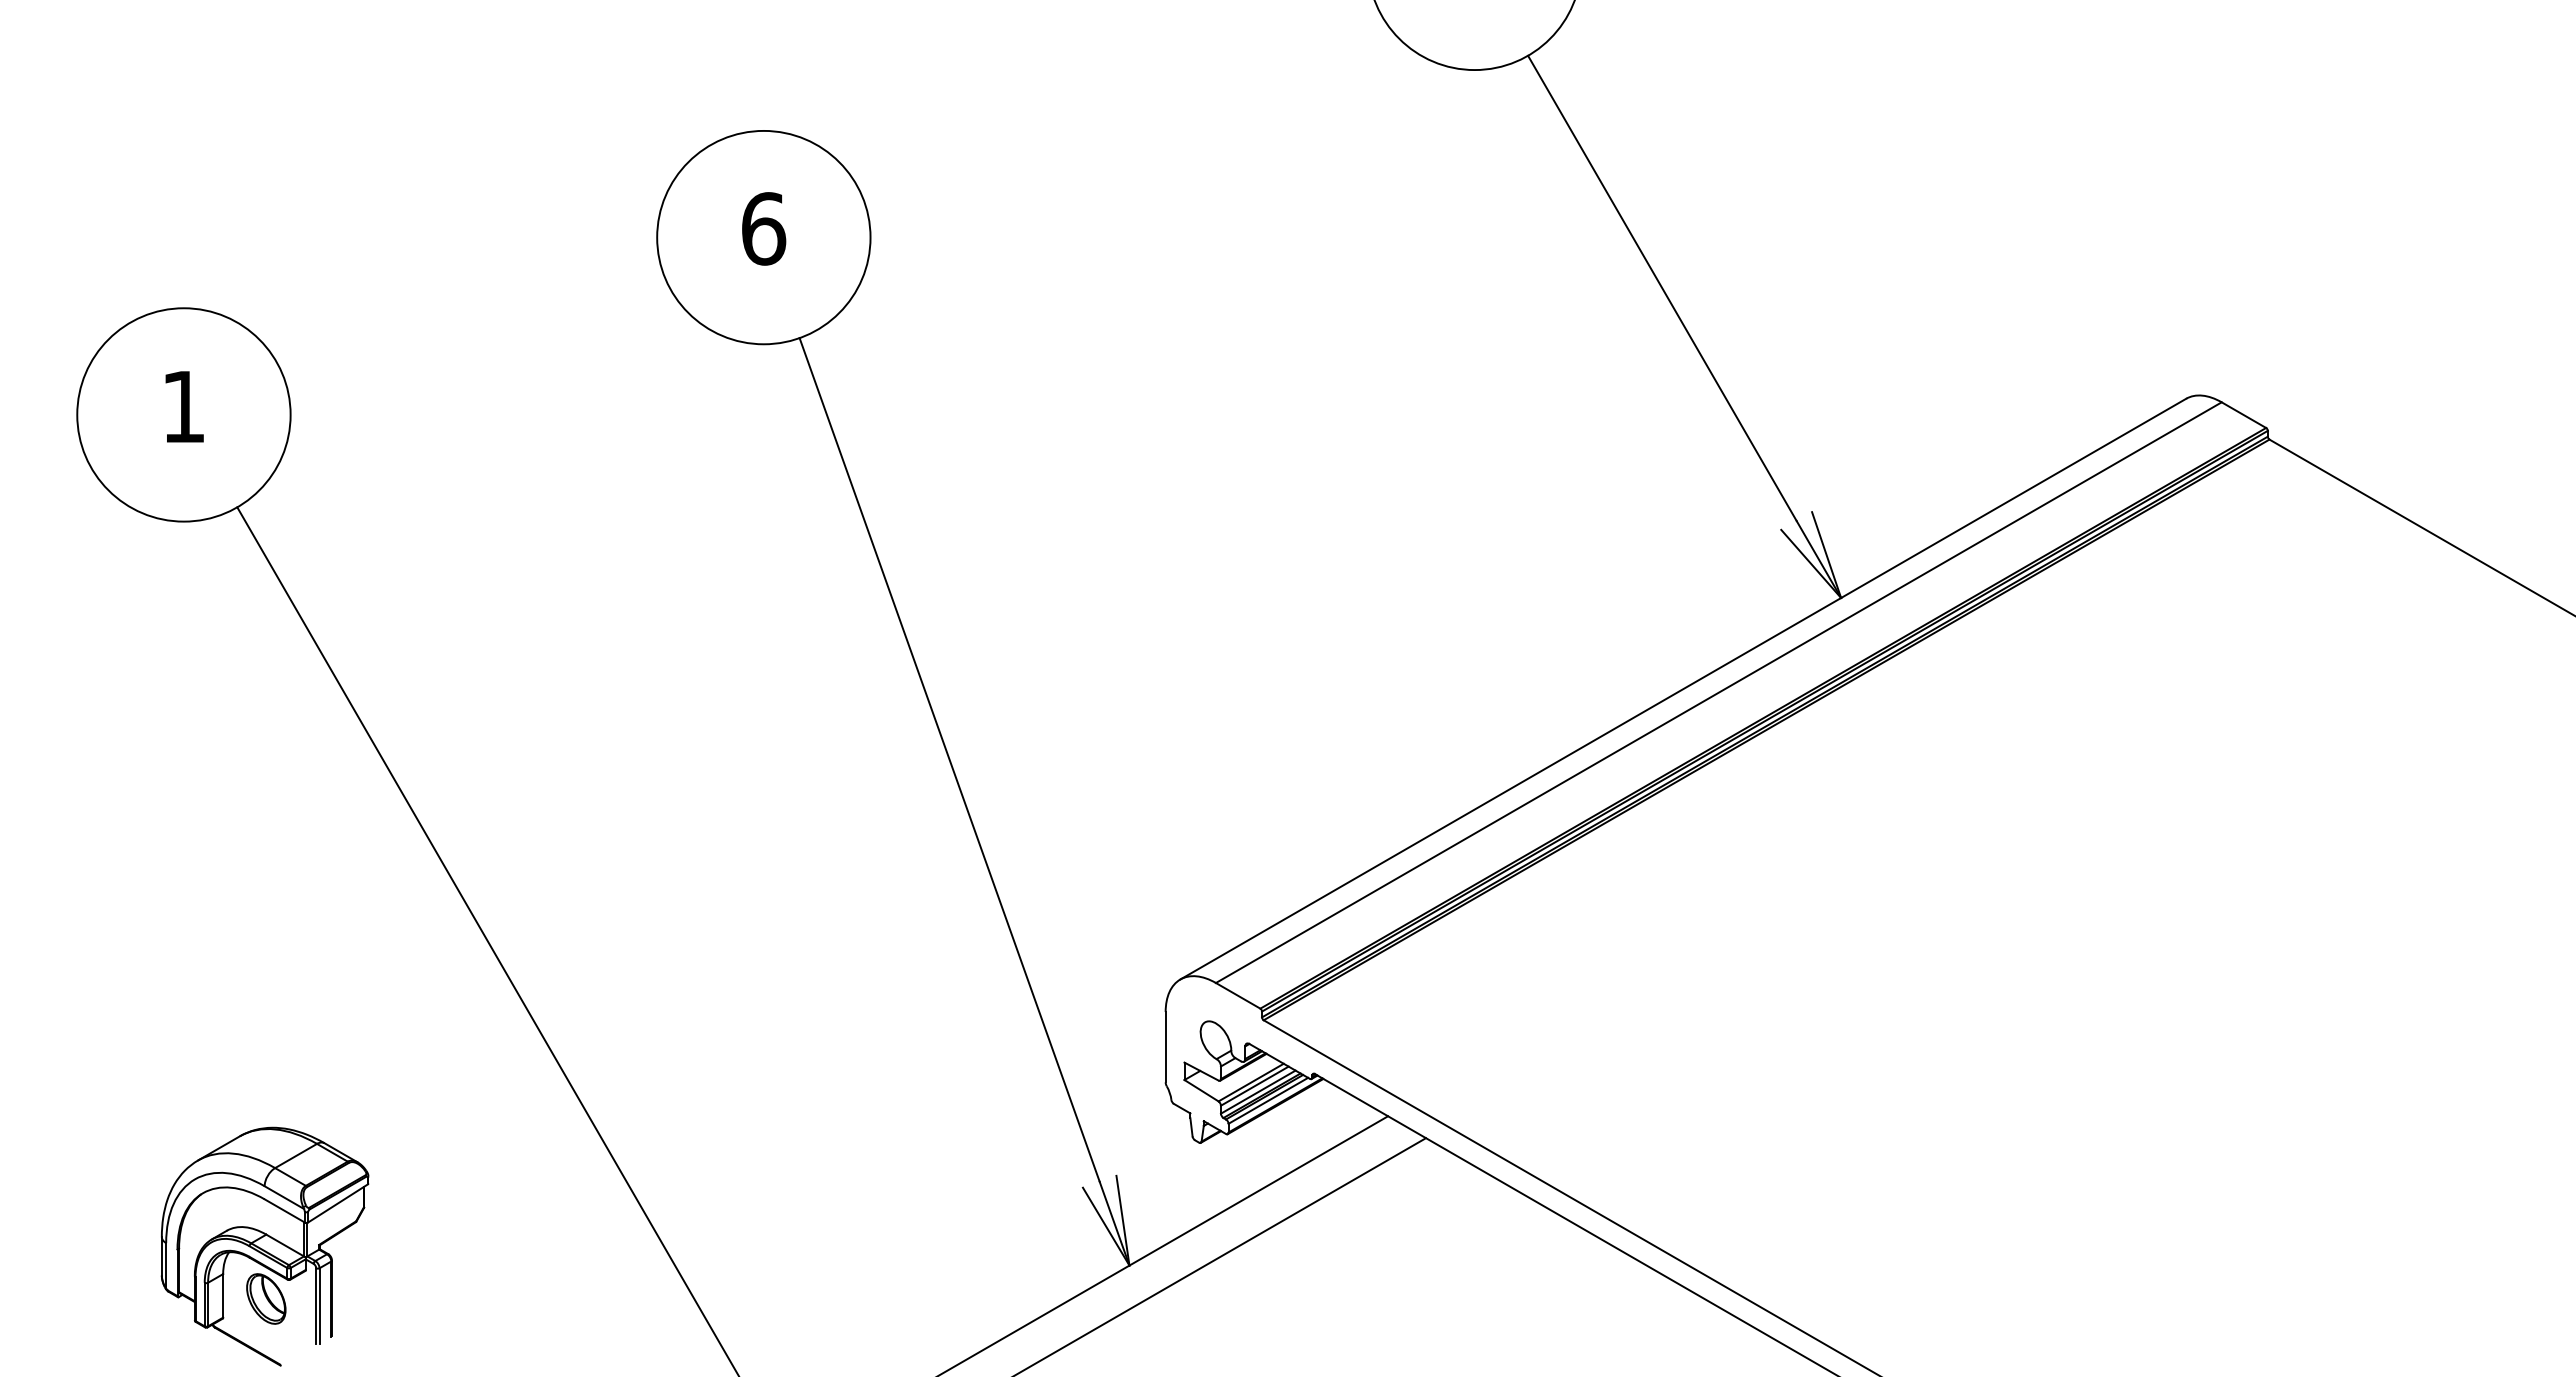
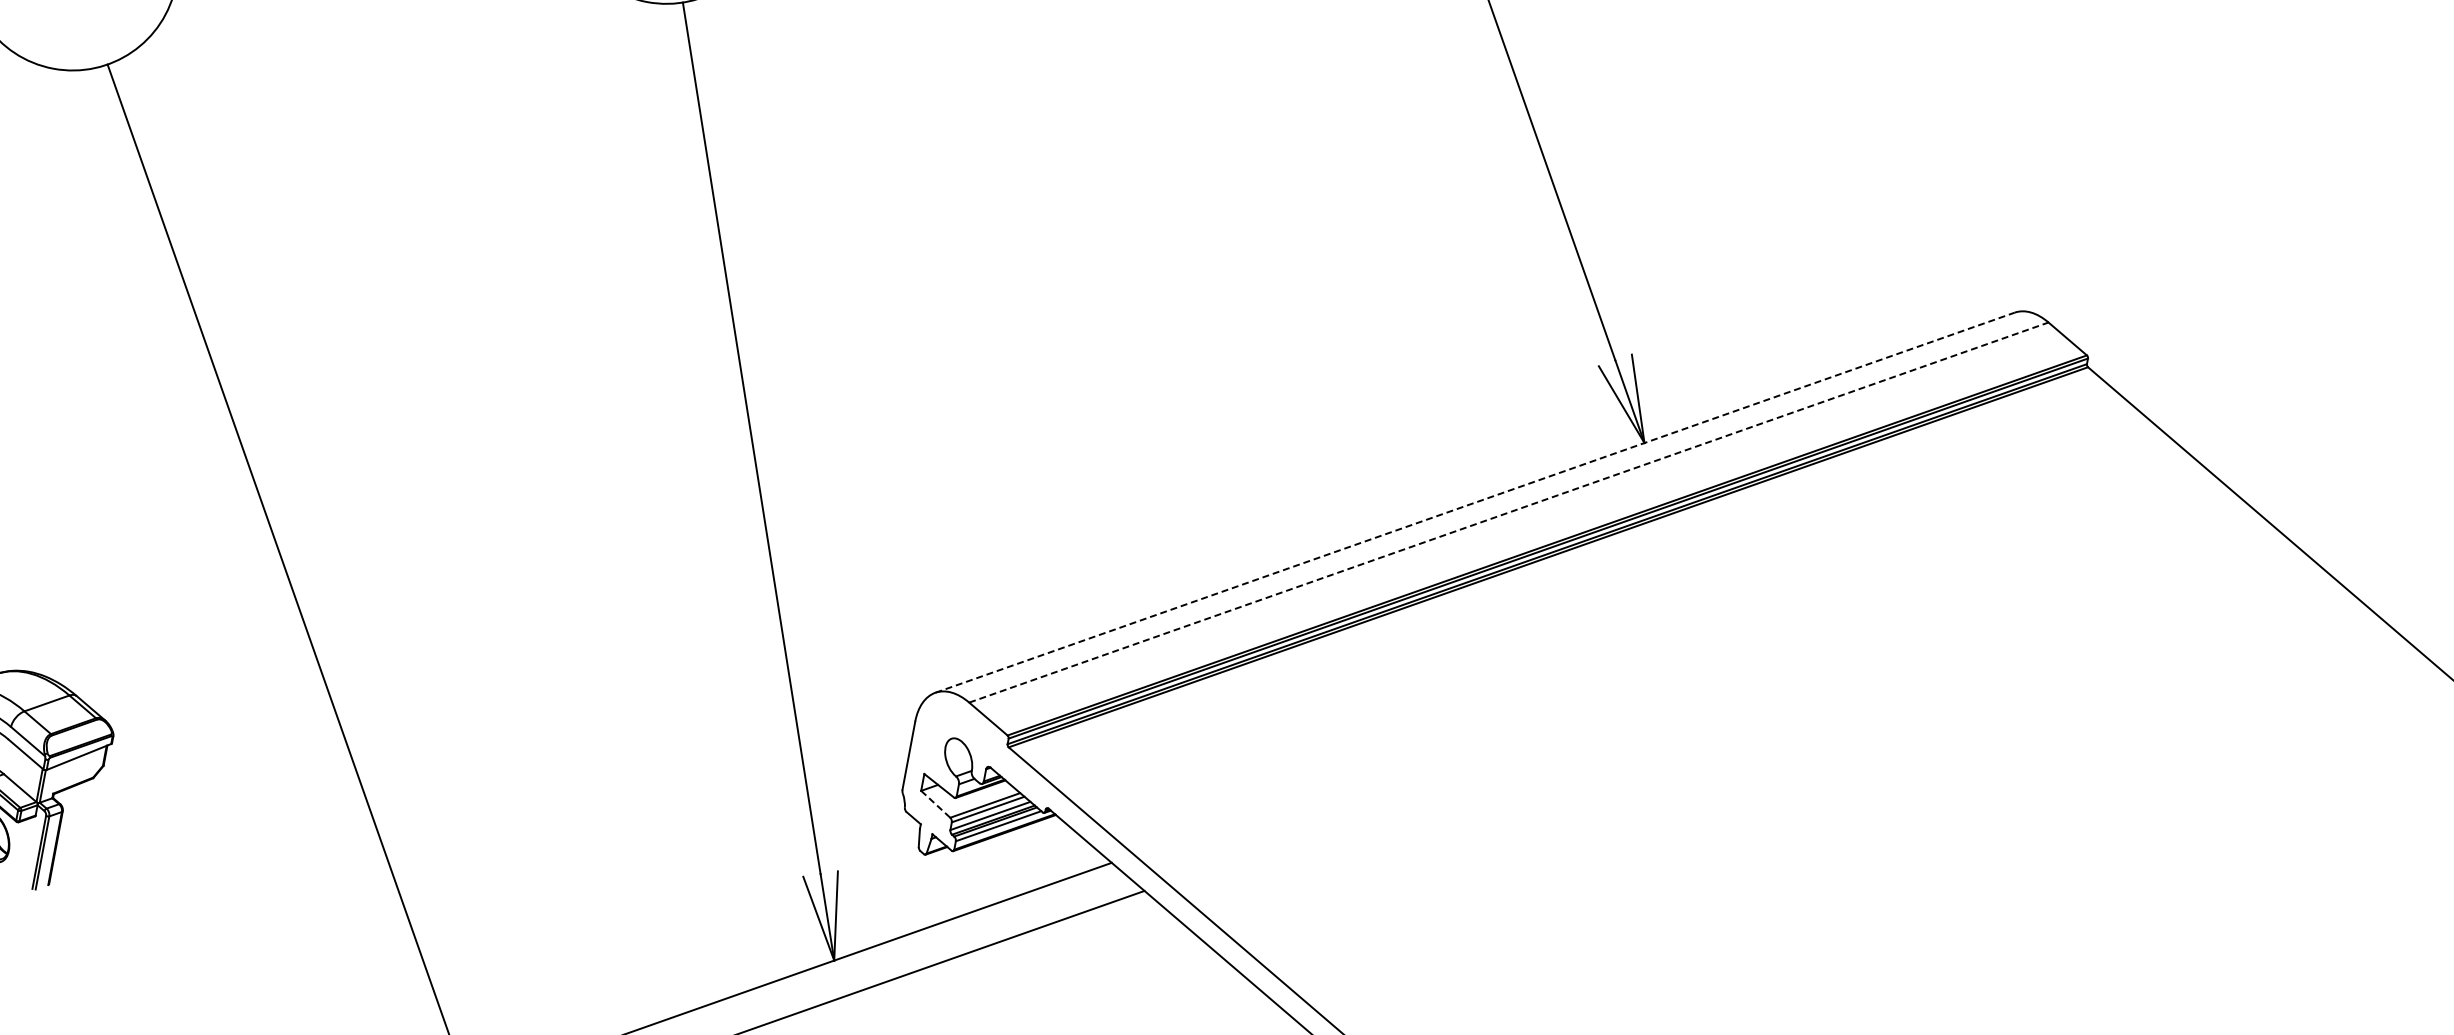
line: (1683, 689) -> (1475, 503), solid -> dashed
line: (1718, 692) -> (1508, 512), solid -> dashed
line: (1201, 1090) -> (935, 804), solid -> dashed

